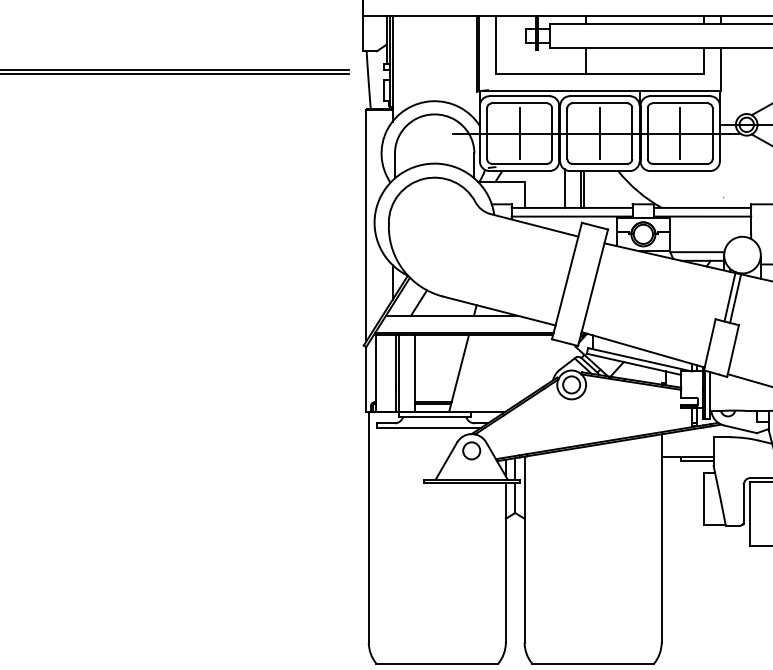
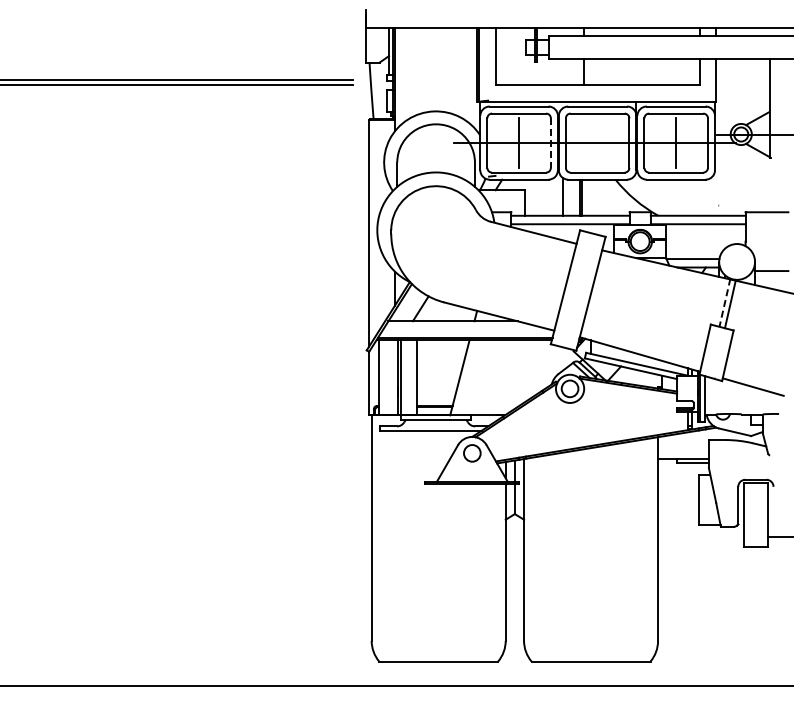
line: (599, 133) -> (597, 142), removed
line: (551, 134) -> (550, 143), solid -> dashed
line: (729, 296) -> (724, 302), solid -> dashed

